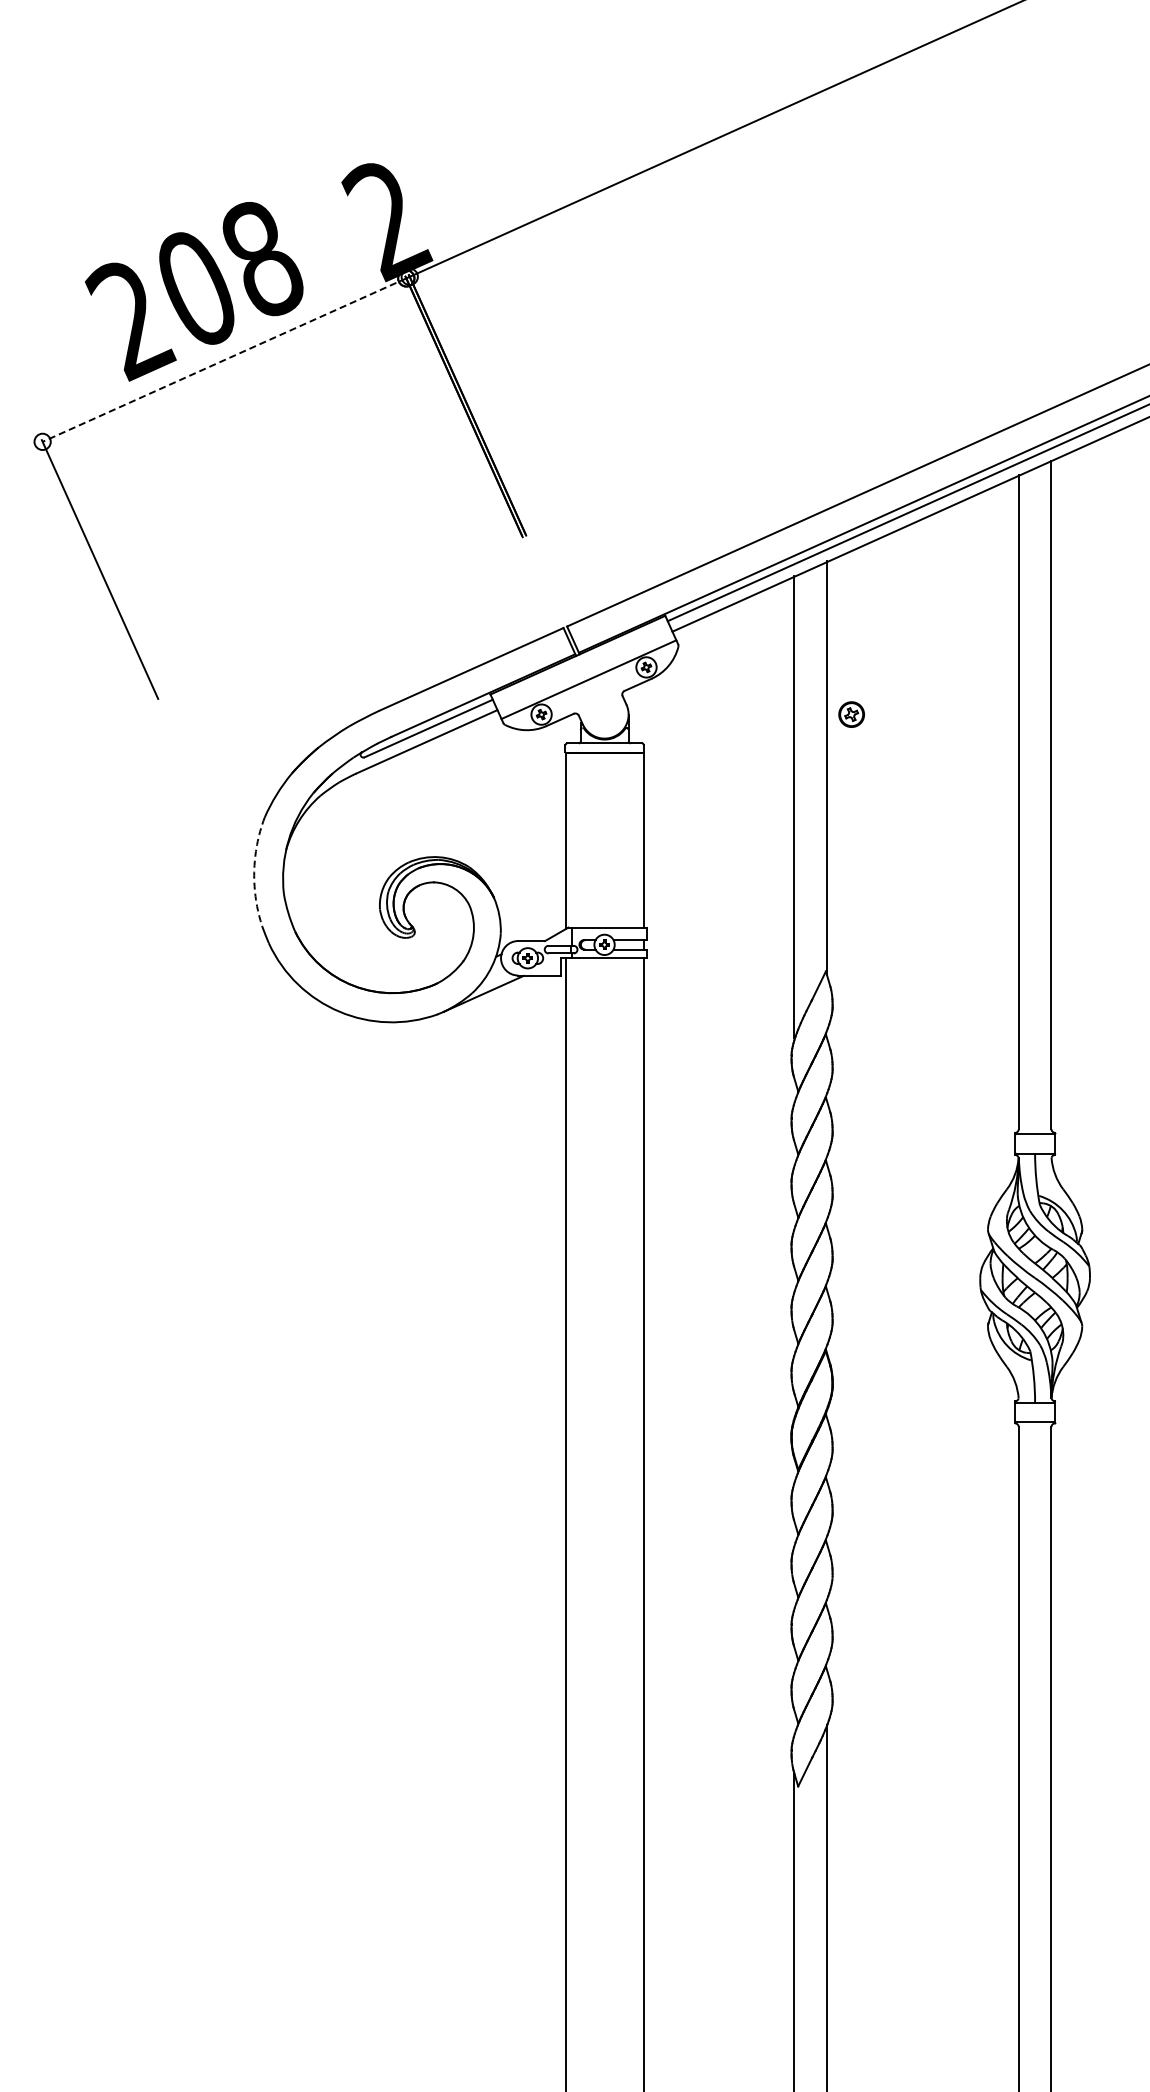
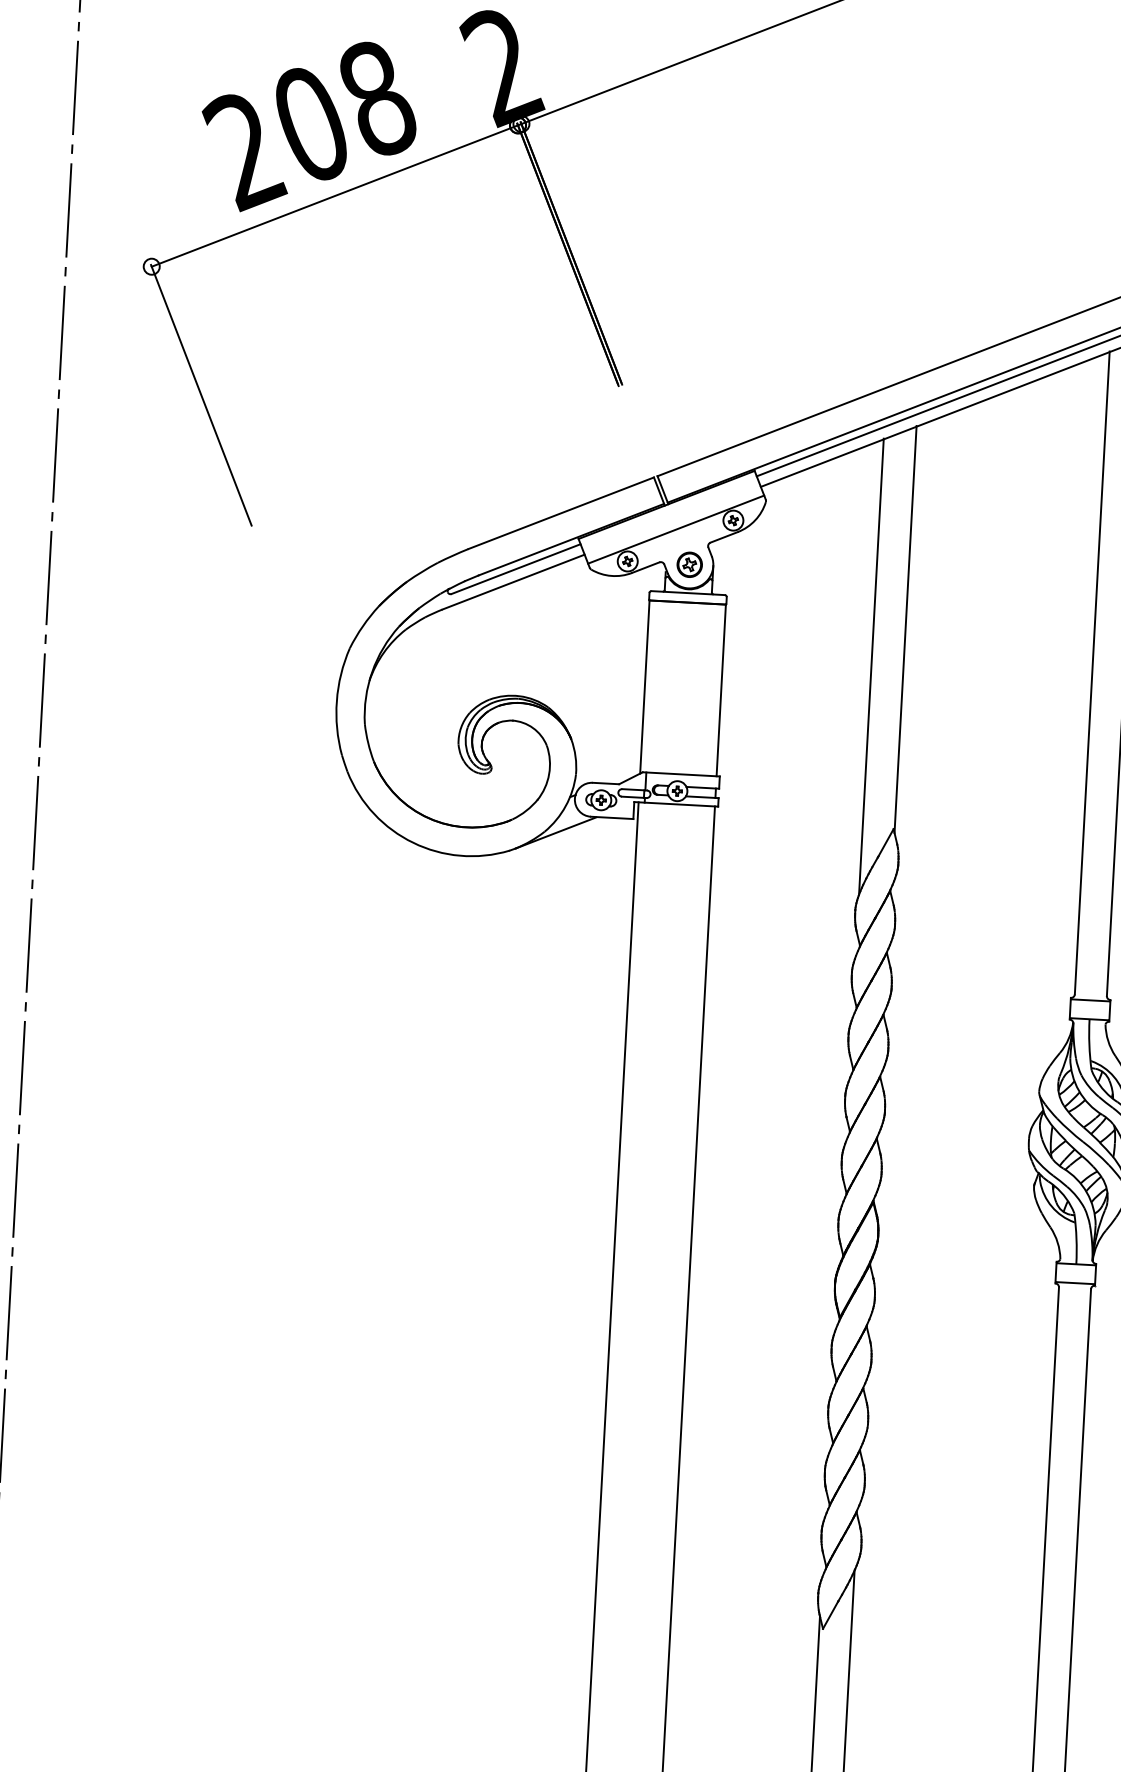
line: (224, 360) -> (334, 196), dashed -> solid
part: (851, 714) -> (689, 564), moved
arc: (254, 872) -> (337, 701), dashed -> solid

